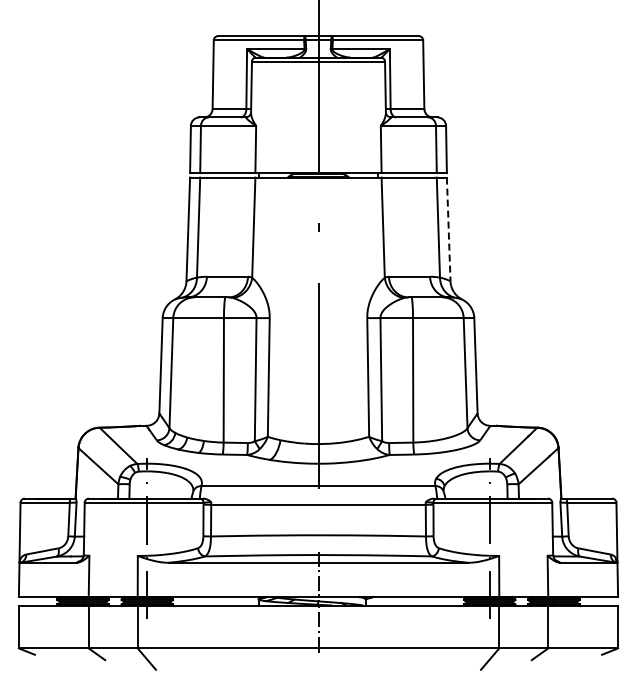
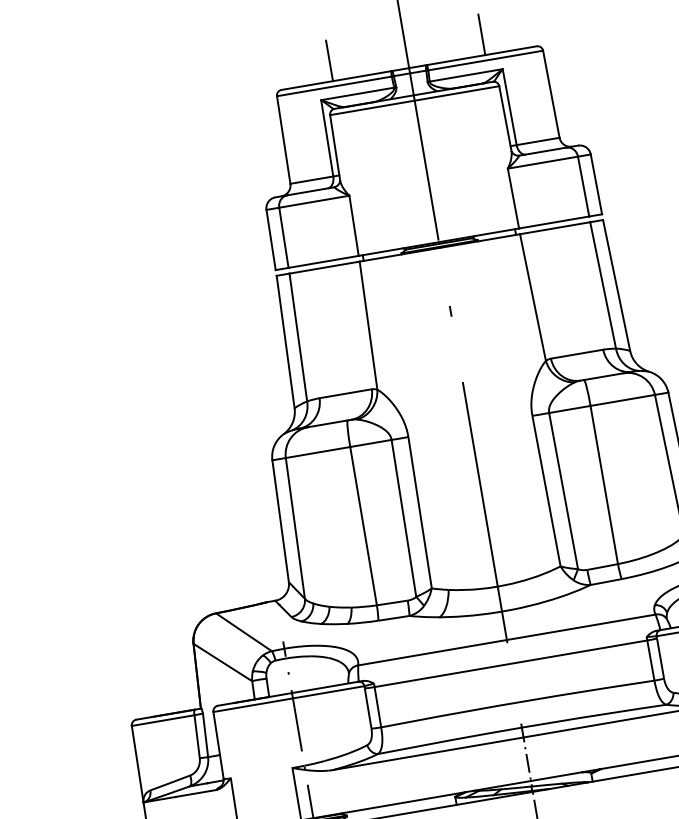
line: (258, 20) -> (329, 61), added
line: (378, 20) -> (482, 35), added
line: (448, 229) -> (616, 285), dashed -> solid

